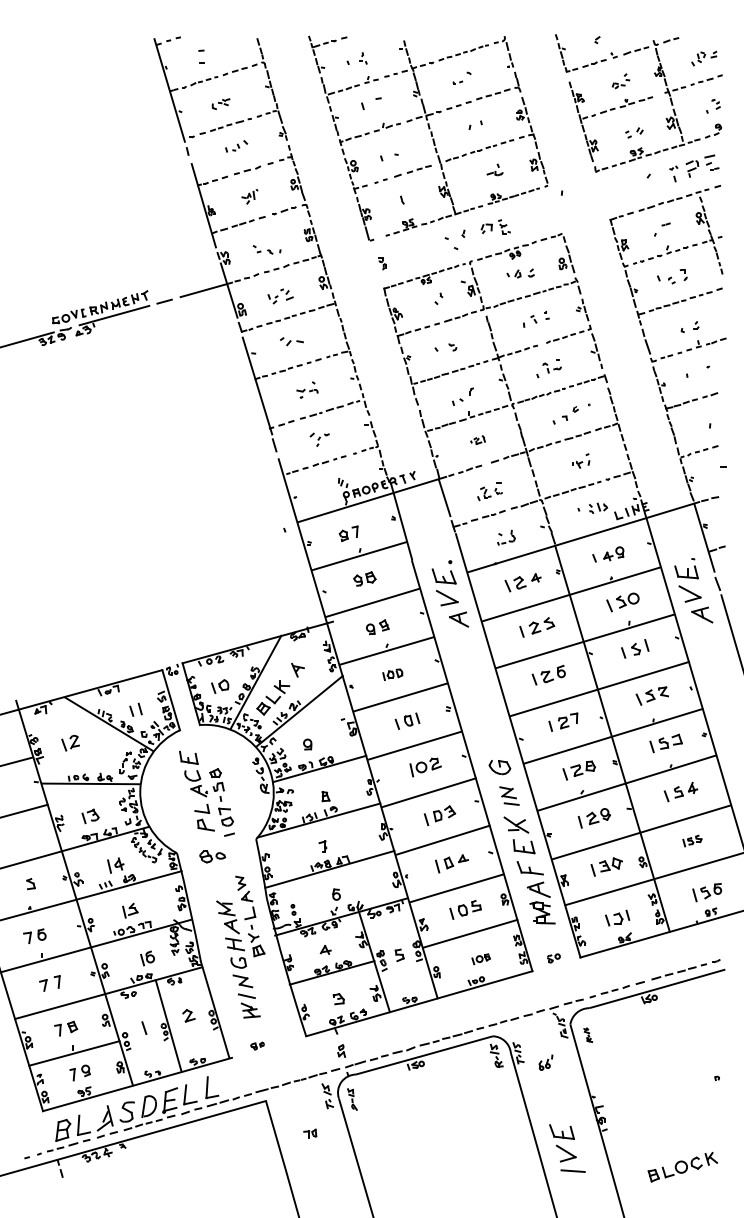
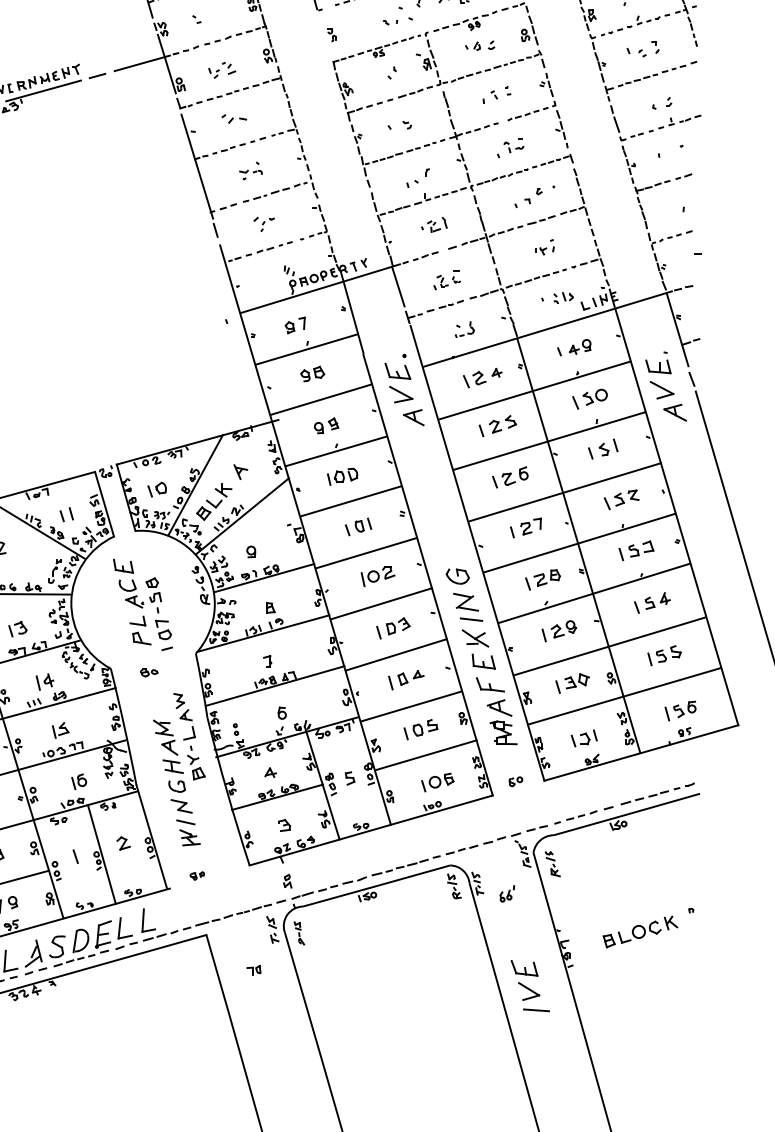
part: (274, 251) -> (390, 22), moved
part: (477, 439) -> (433, 224), size x1.67
part: (392, 674) -> (342, 476), size x1.43
part: (509, 795) -> (468, 606), size x1.43
part: (692, 840) -> (664, 655), size x1.67
part: (212, 856) -> (148, 672), size x0.62
part: (480, 959) -> (436, 782), size x1.67
part: (587, 1035) -> (551, 864), size x1.67
part: (682, 1167) -> (640, 932), moved

